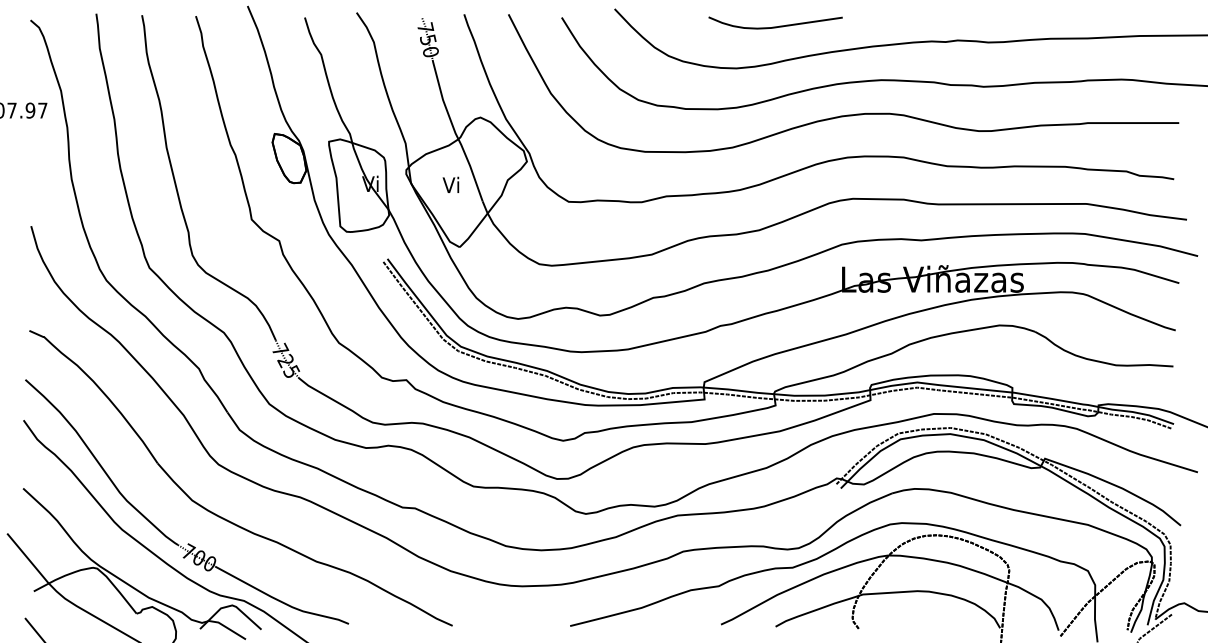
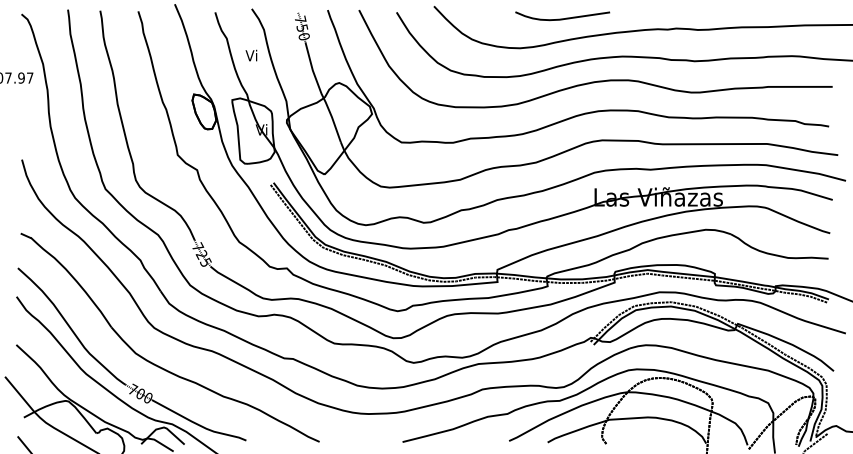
curve: (775, 26) -> (562, 18), moved
text: (451, 184) -> (251, 55), moved

